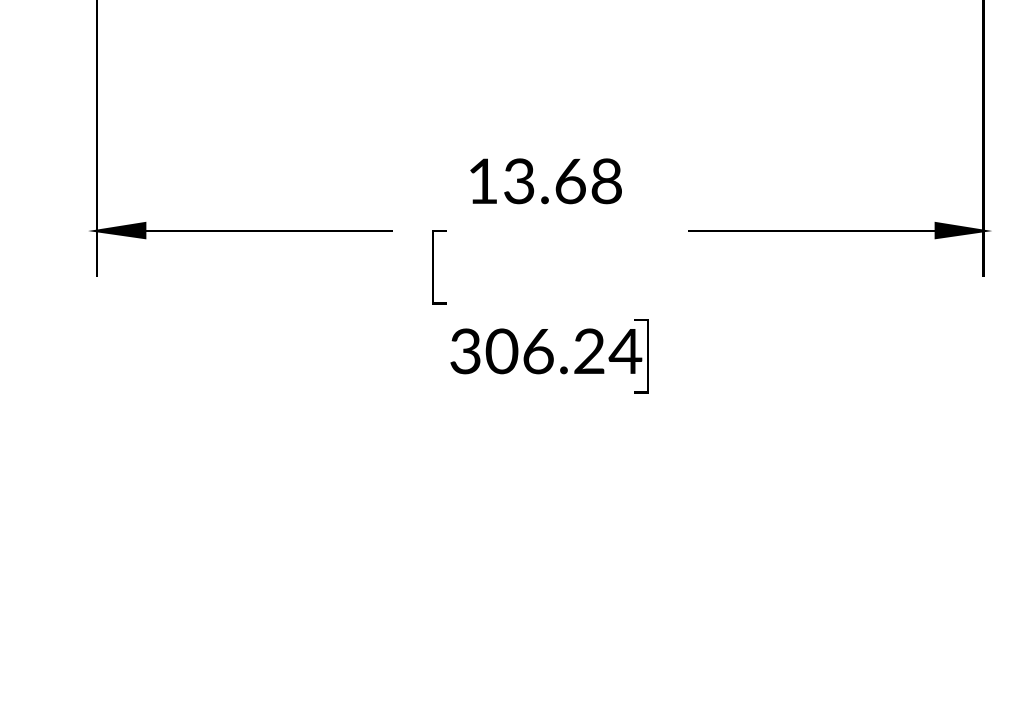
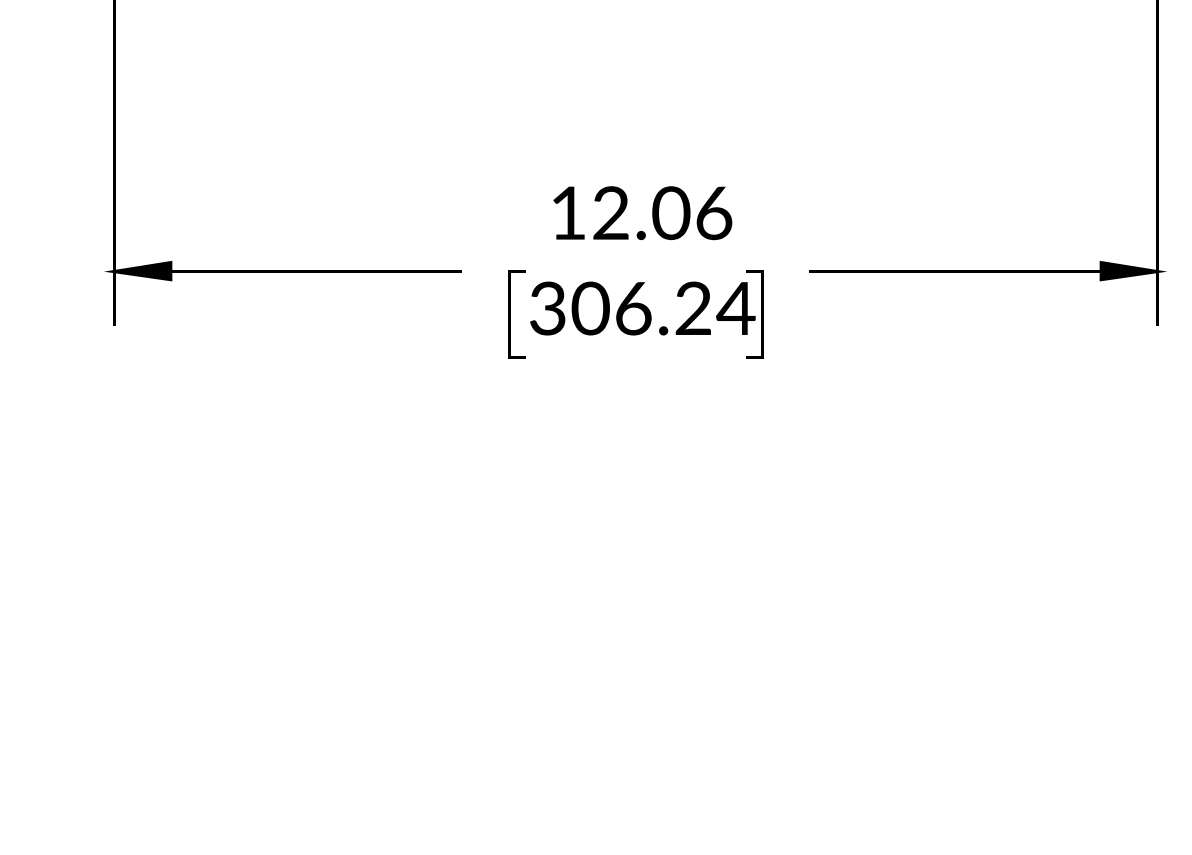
text: (563, 181) -> (663, 213), 13.68 -> 12.06
text: (549, 356) -> (646, 314), moved

